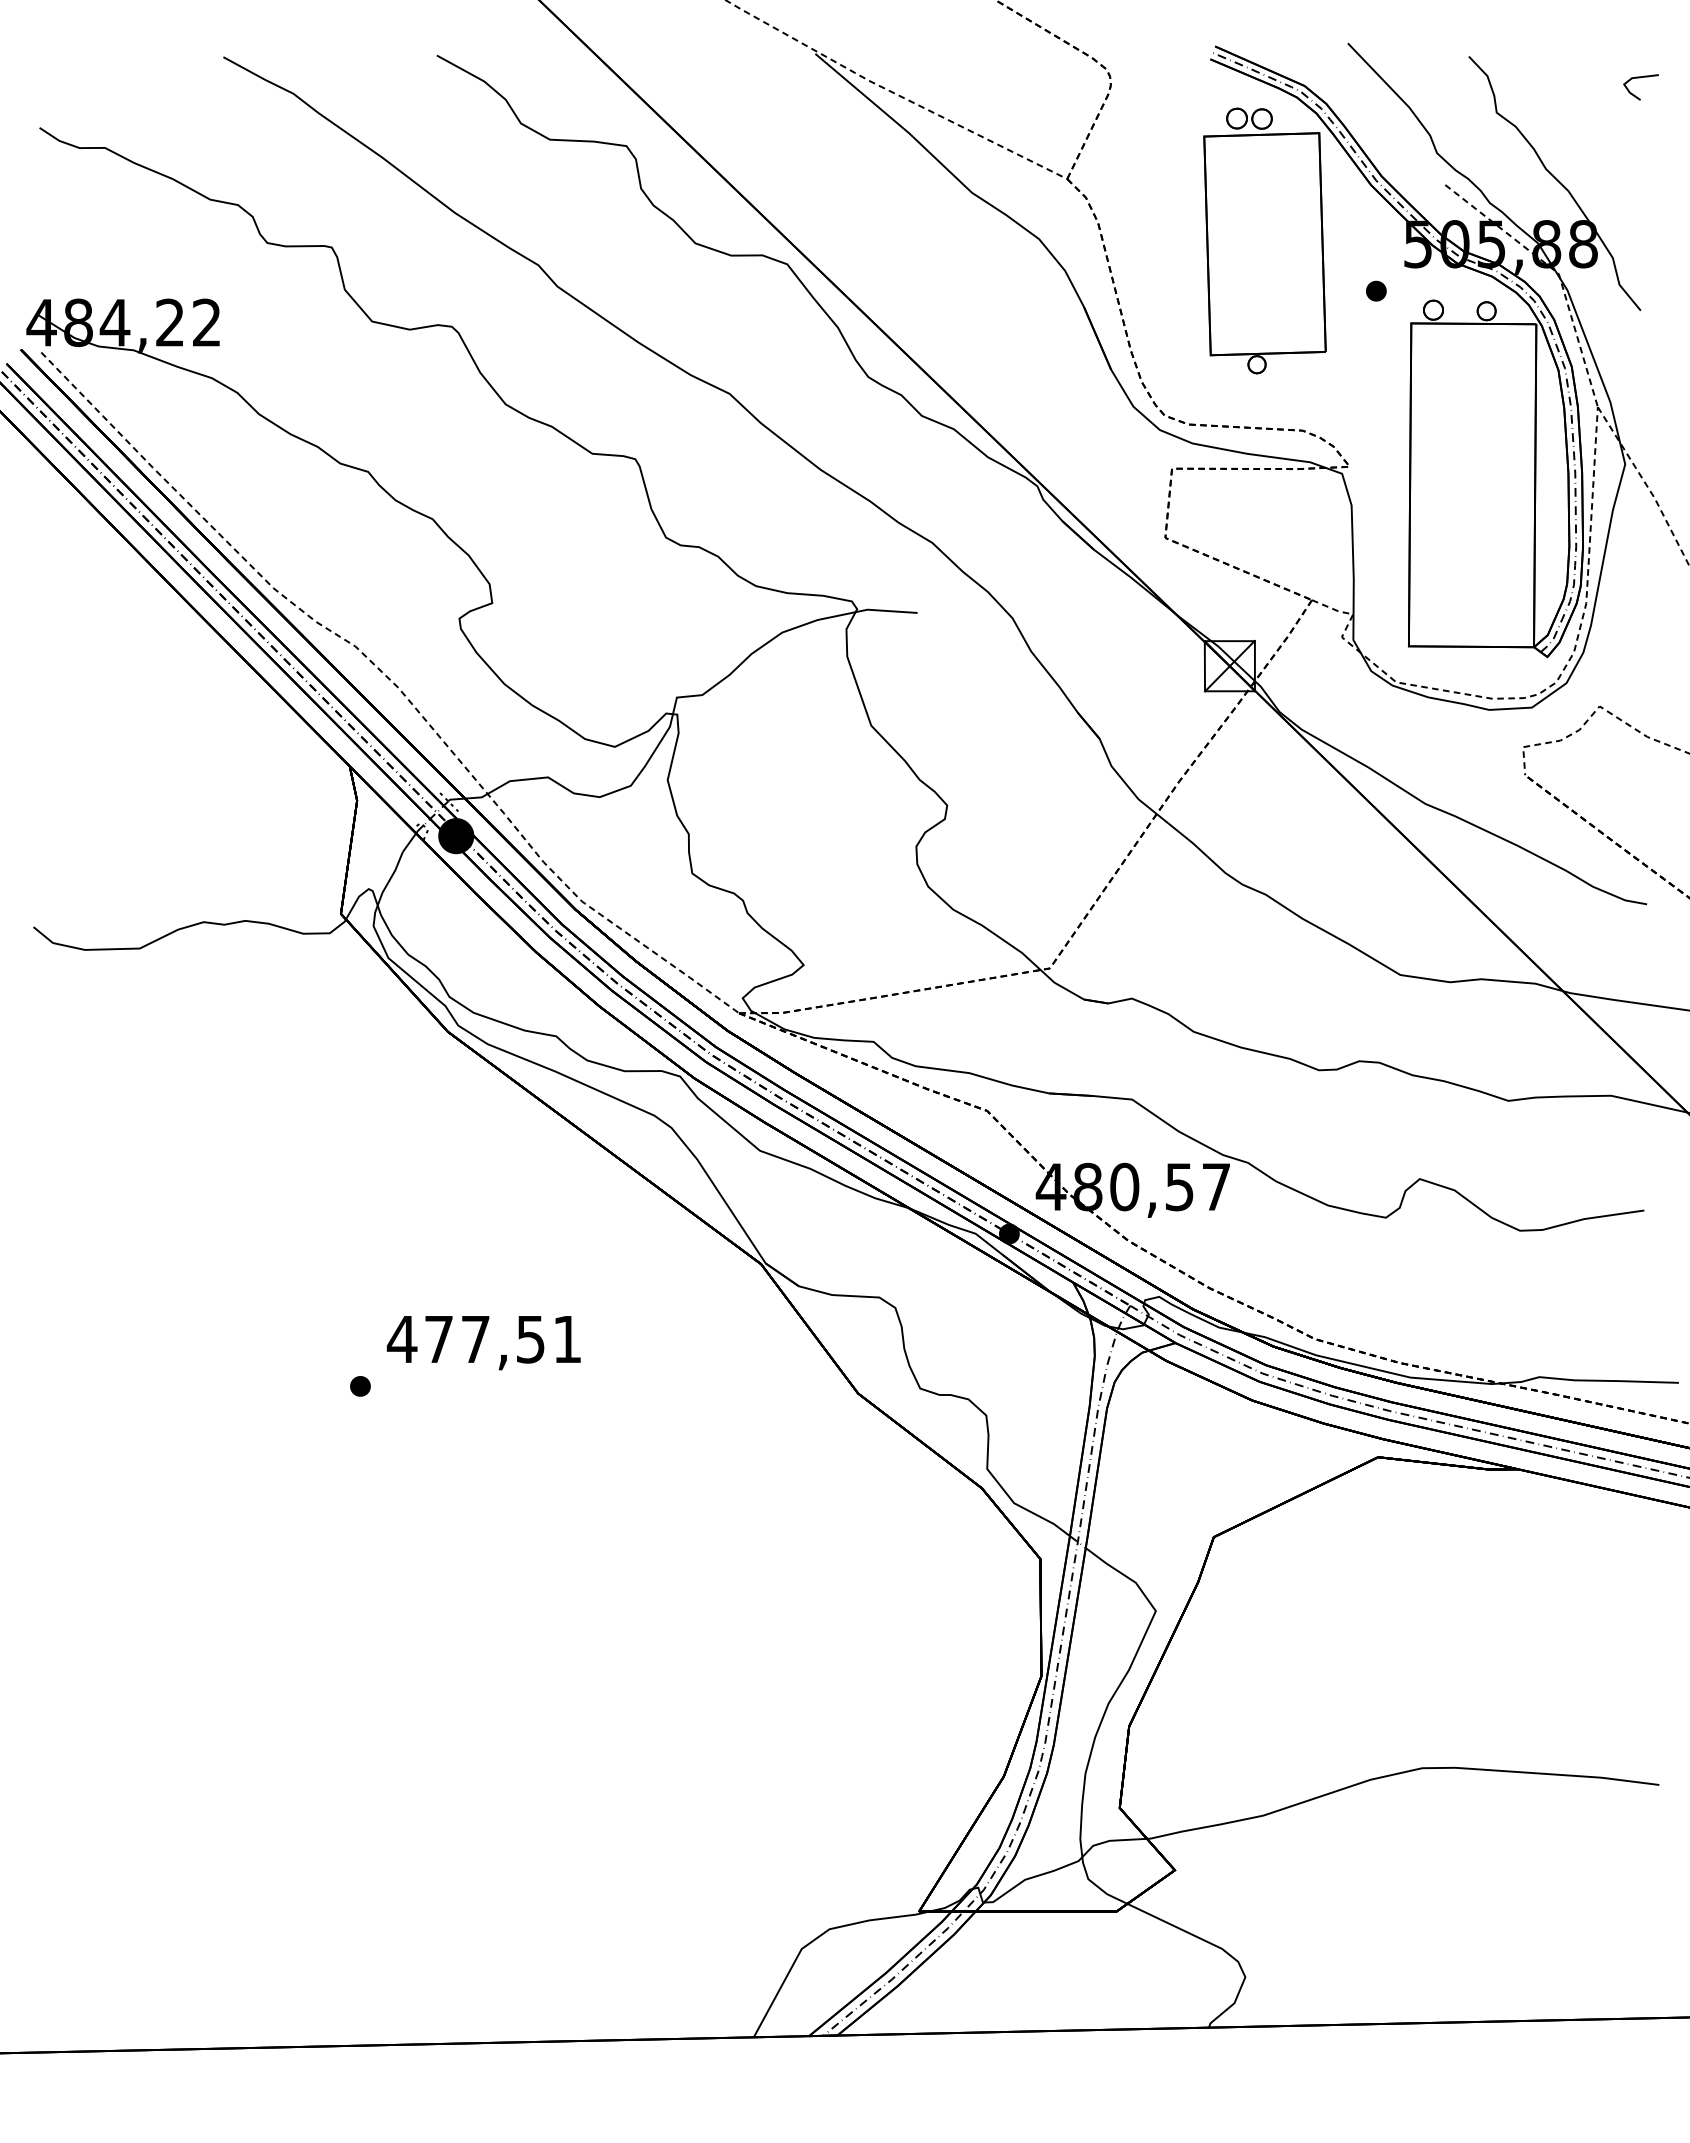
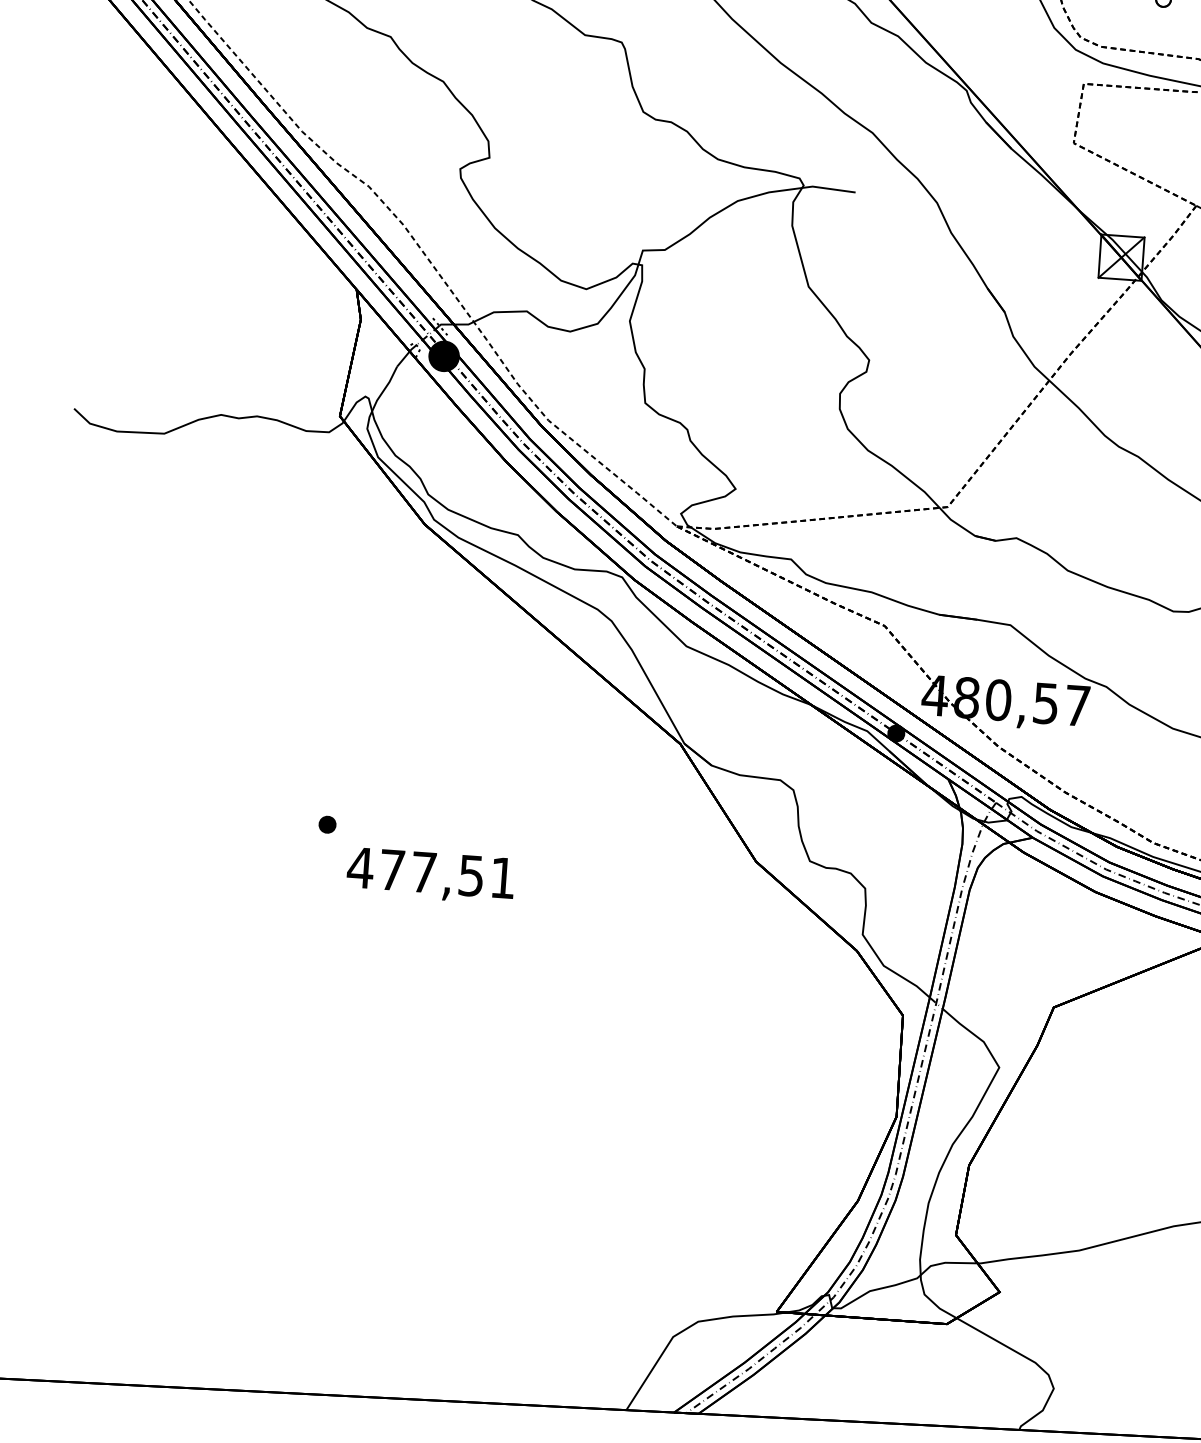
text: (483, 1343) -> (430, 876), moved

